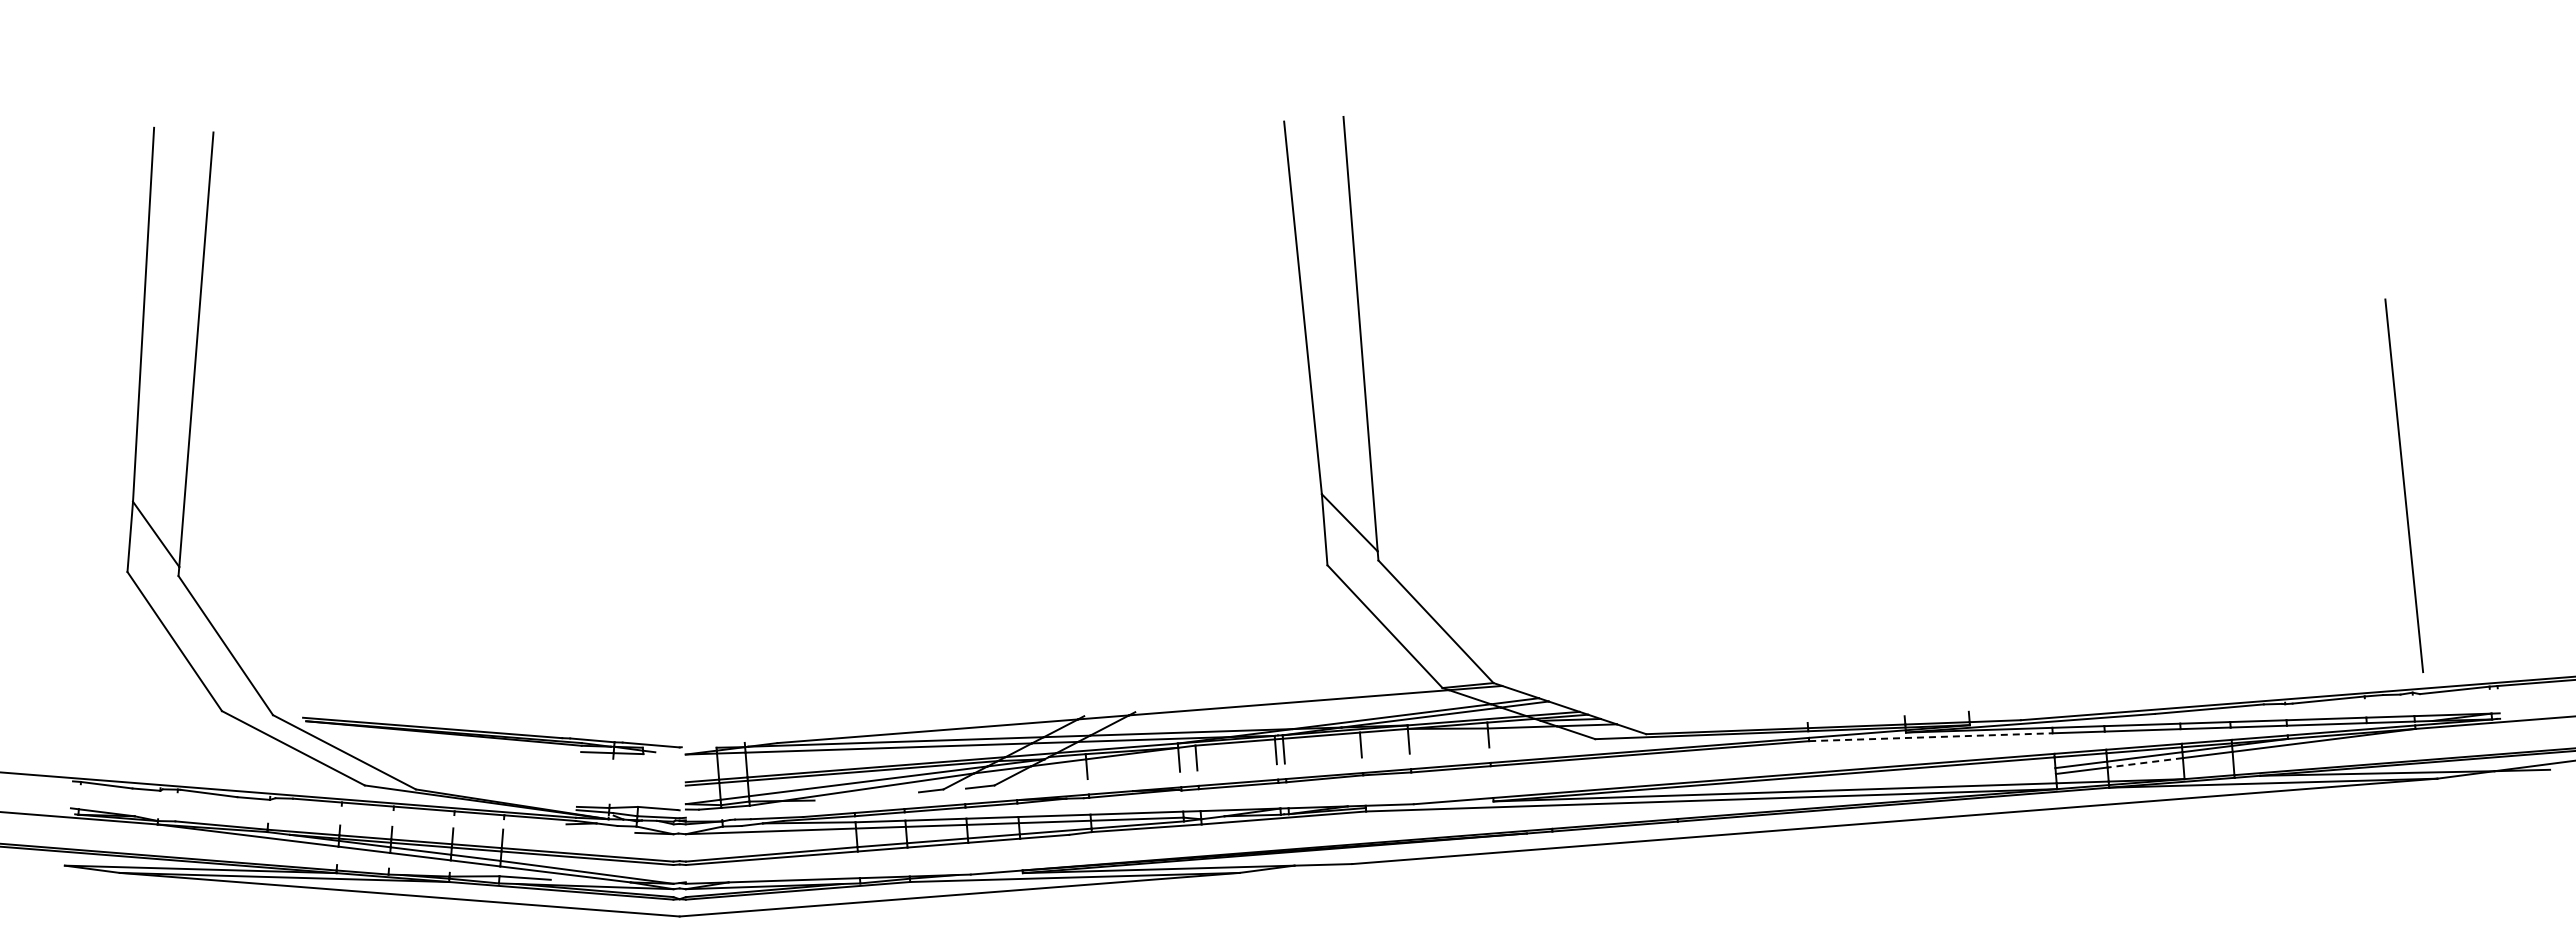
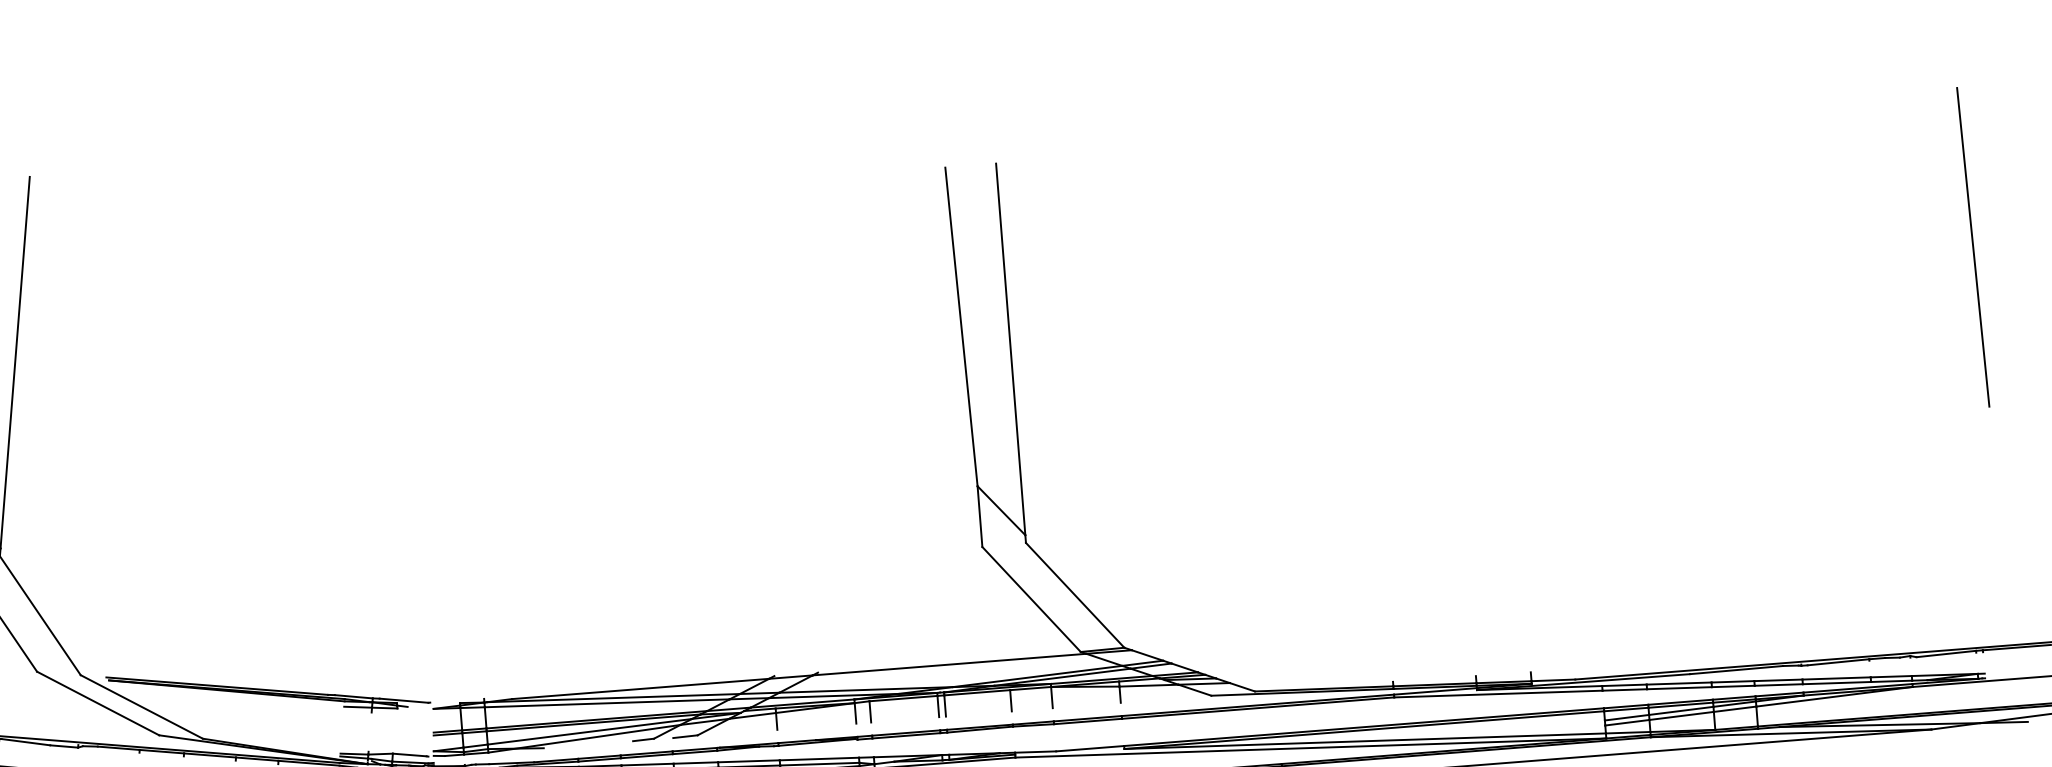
line: (2404, 485) -> (1973, 247), moved
line: (1930, 737) -> (1498, 694), dashed -> solid
line: (2145, 762) -> (1681, 715), dashed -> solid

